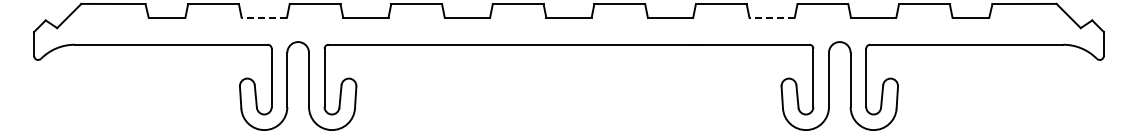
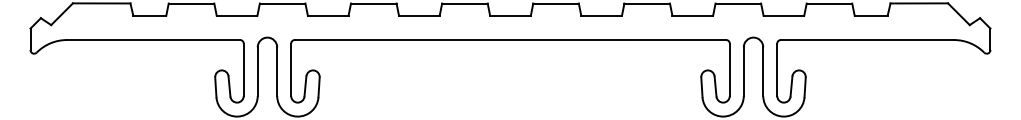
line: (264, 17) -> (237, 15), dashed -> solid
line: (772, 17) -> (693, 15), dashed -> solid

